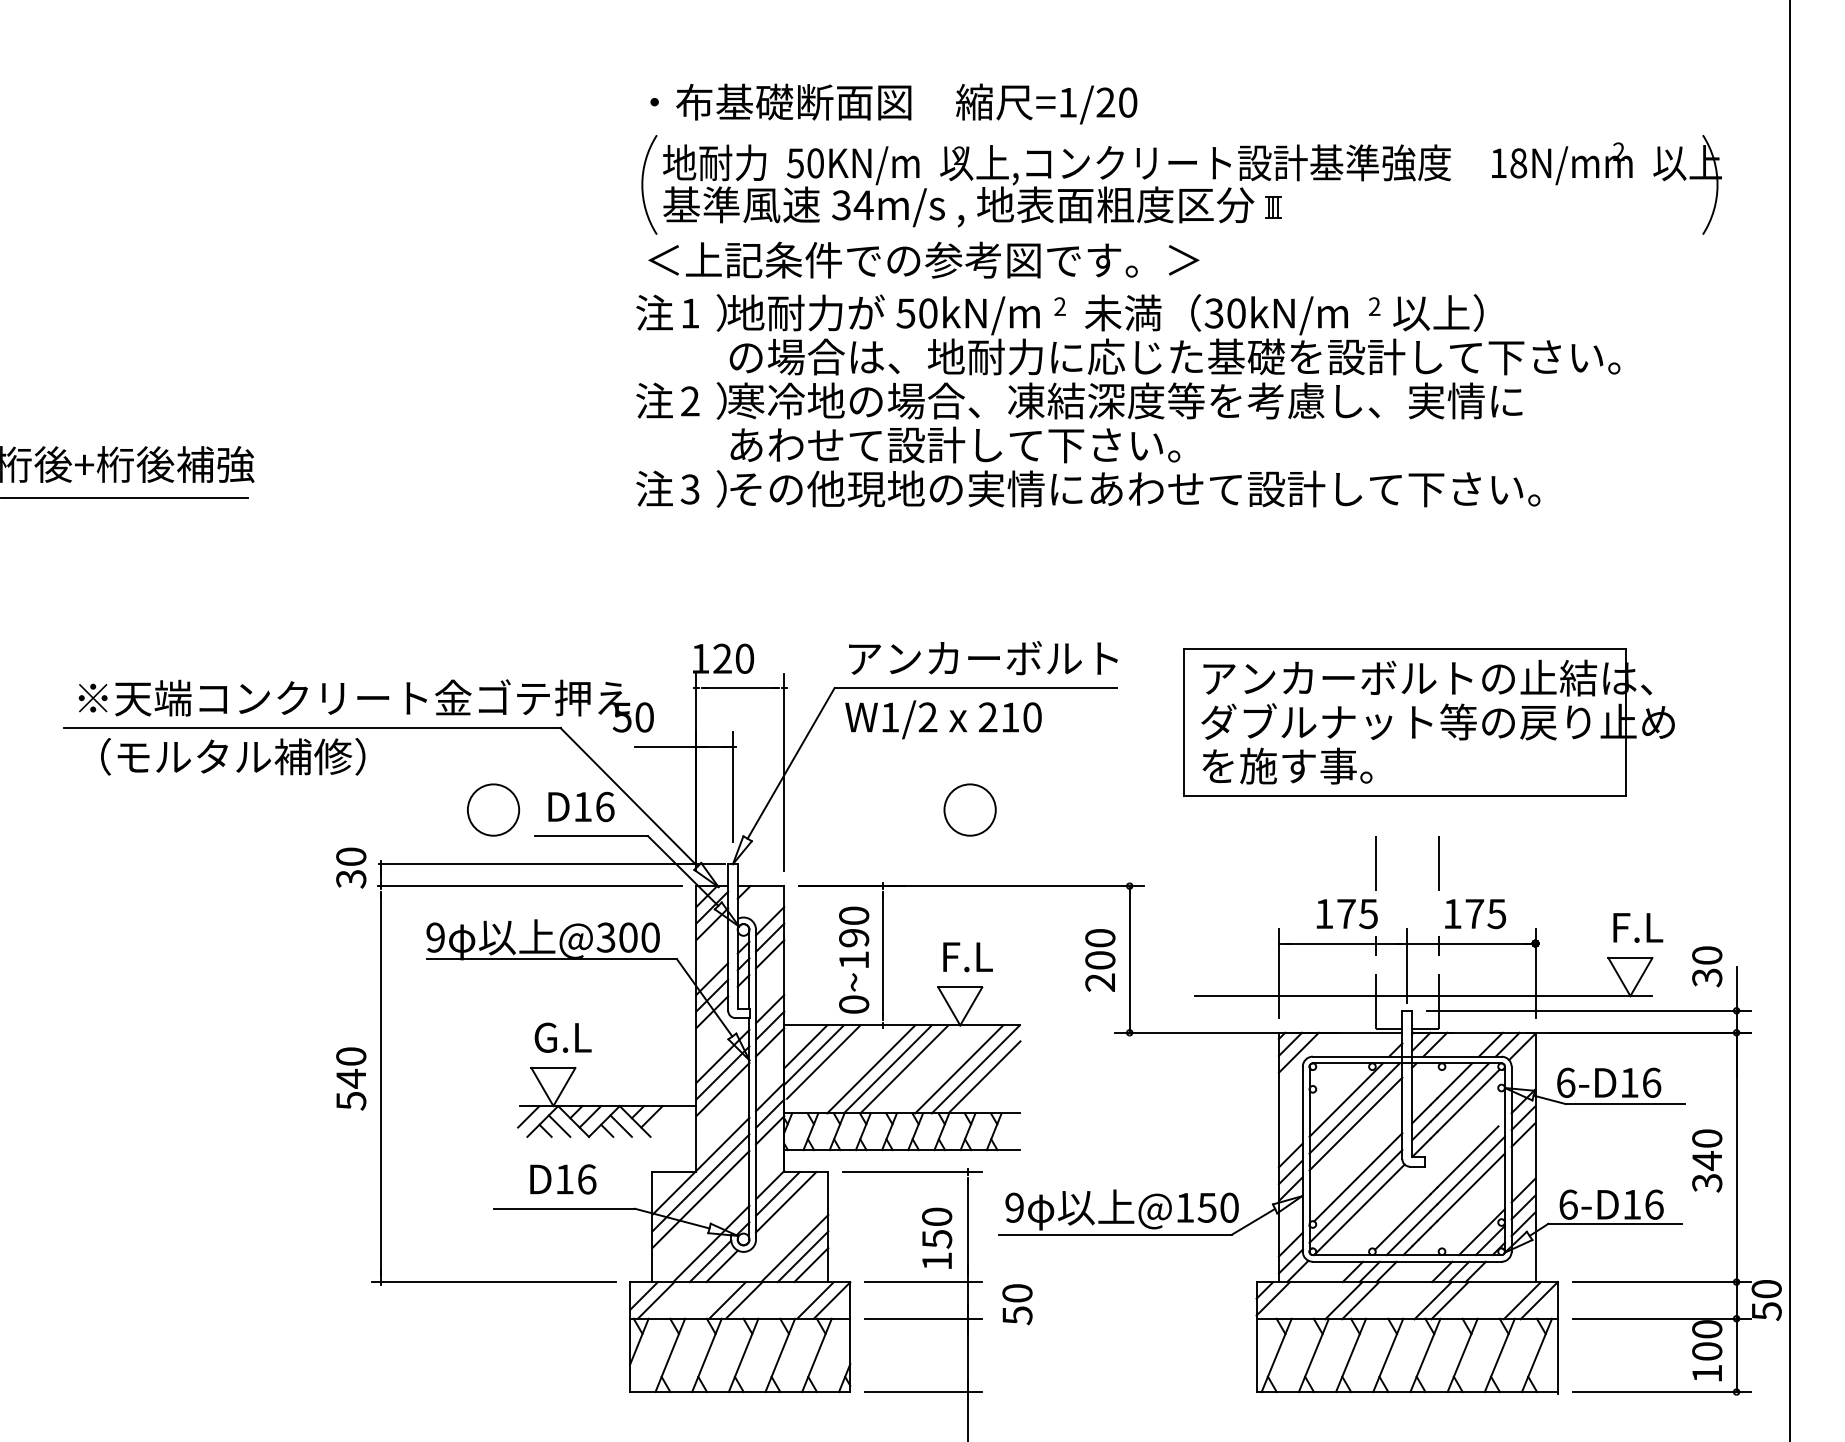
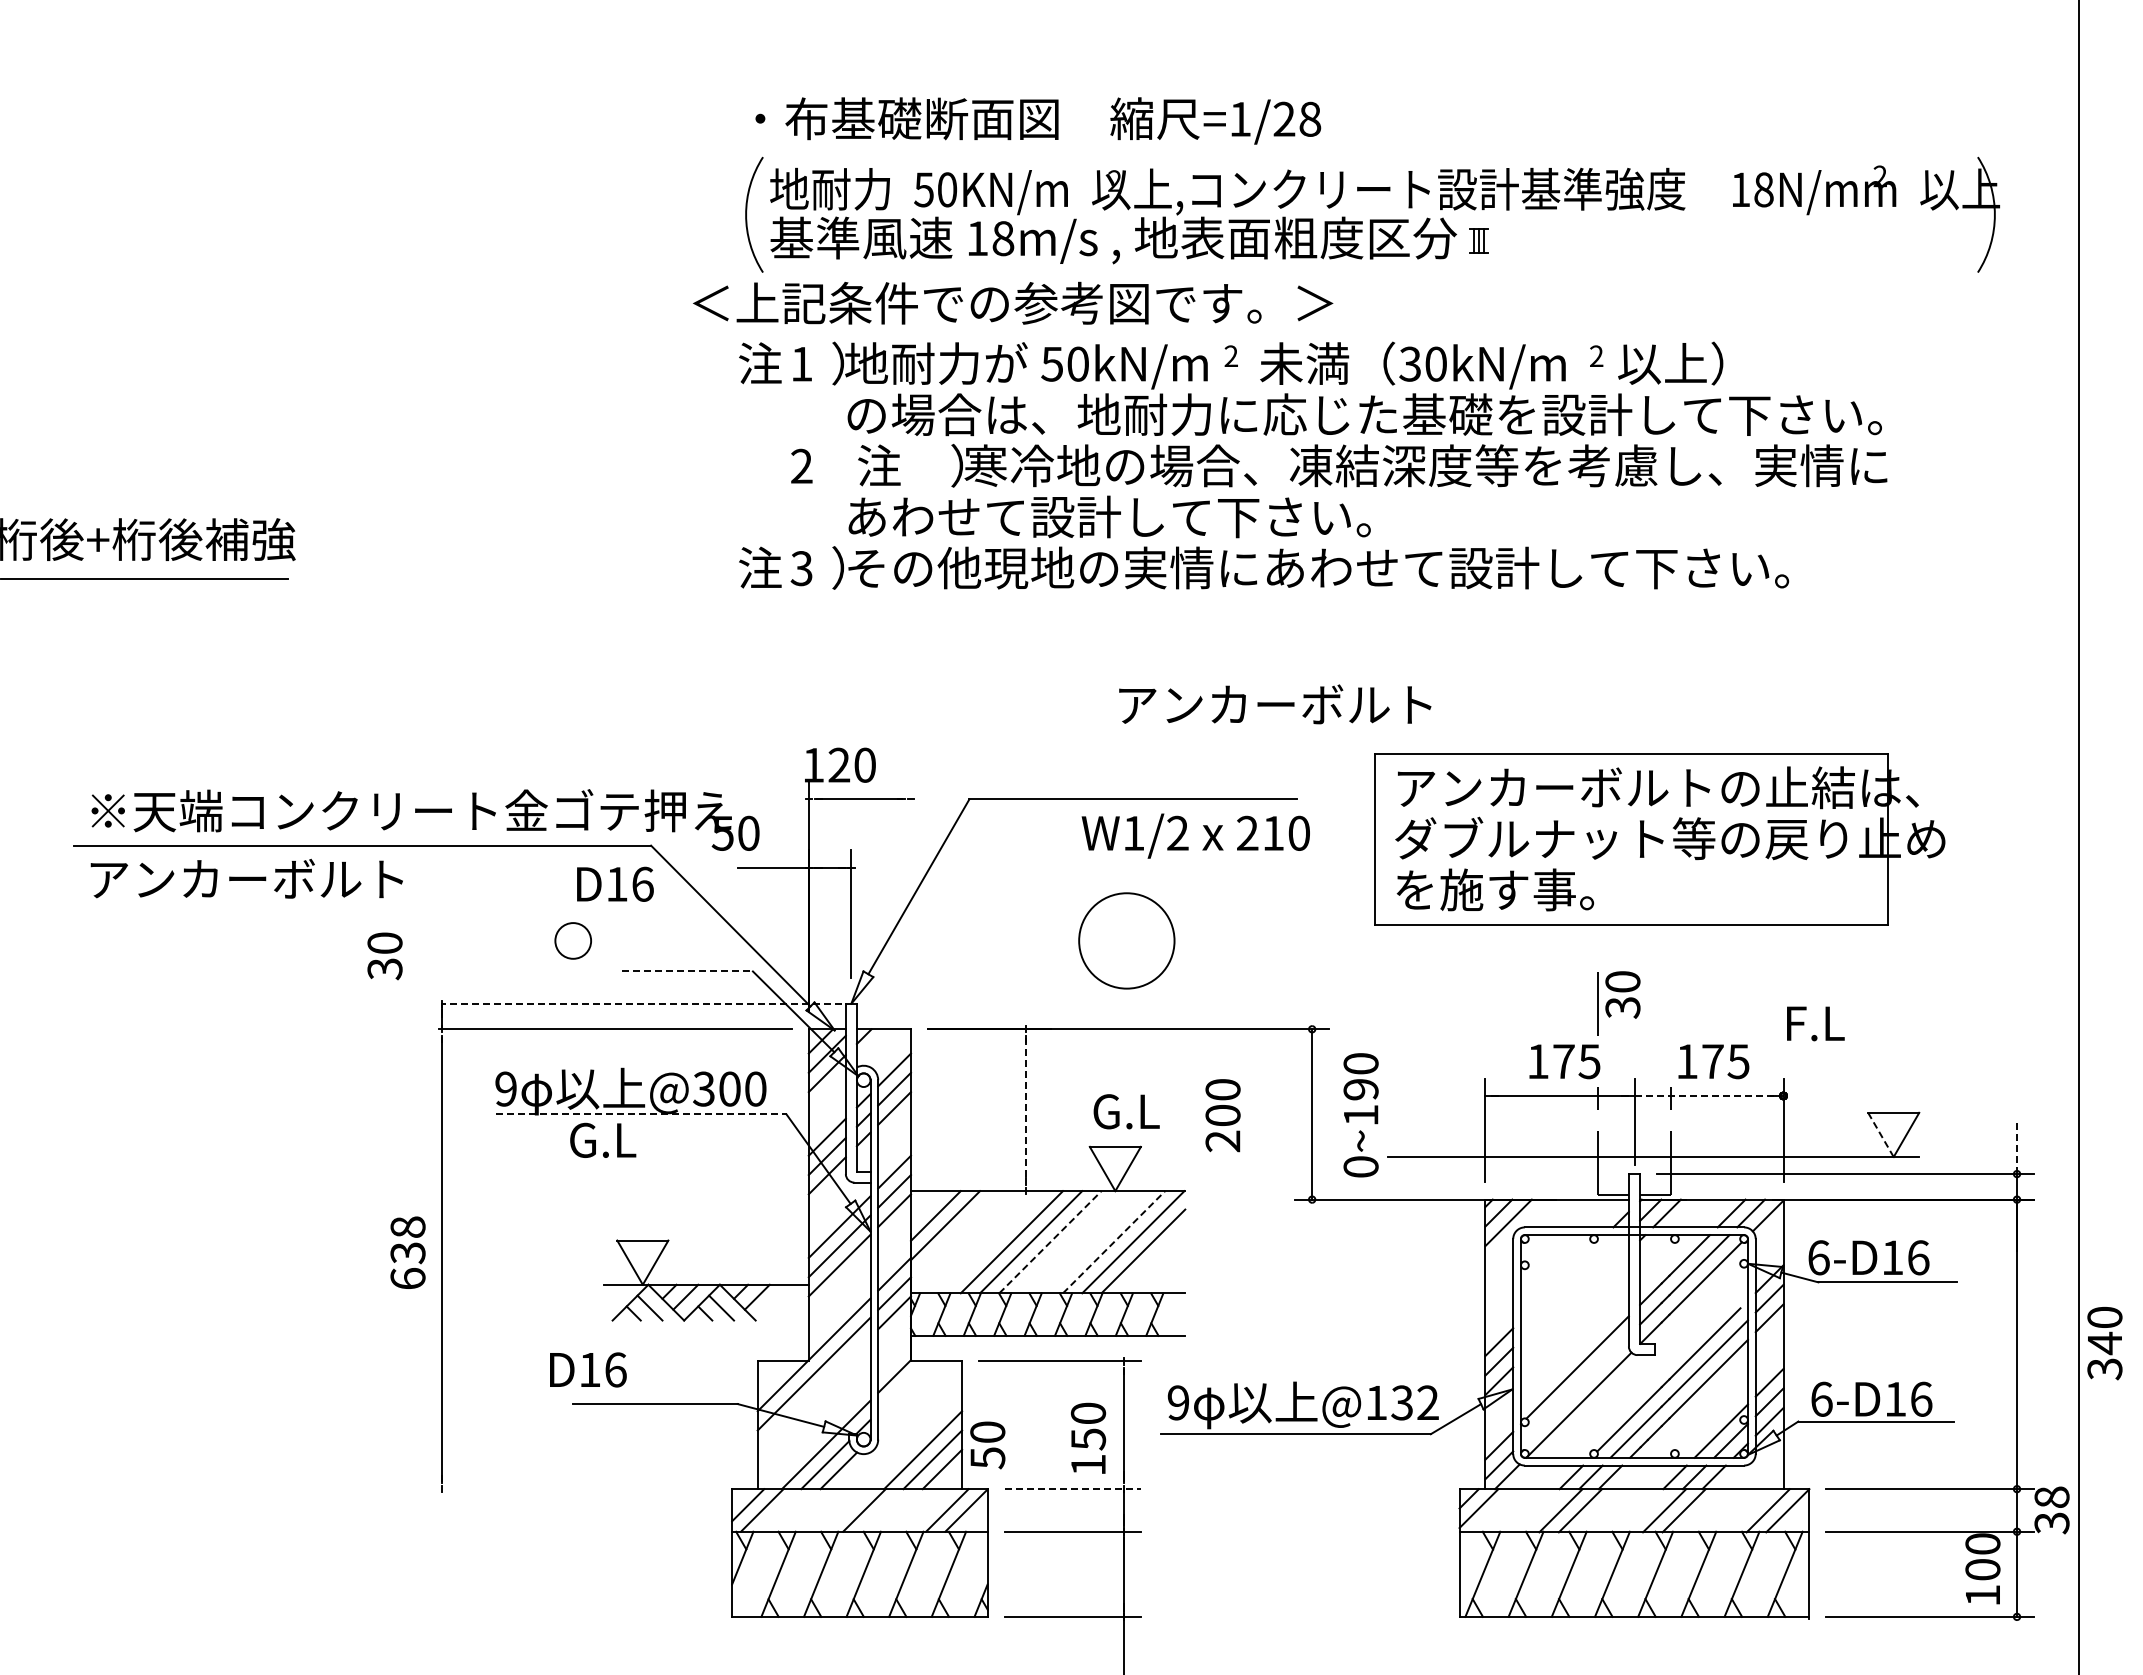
text: (1128, 101) -> (1310, 118), =1/20 -> =1/28
text: (852, 205) -> (990, 238), 34m/s -> 18m/s
text: (924, 259) -> (1013, 302), moved
text: (1079, 400) -> (1372, 465), moved
text: (983, 658) -> (1275, 704), moved
text: (943, 719) -> (1195, 835), moved
text: (221, 756) -> (257, 878), （モルタル補修） -> アンカーボルト
line: (783, 772) -> (910, 897), removed
text: (581, 806) -> (615, 883), moved
circle: (493, 809) -> (573, 940), size x0.6
circle: (969, 809) -> (1126, 940), size x1.6
line: (591, 836) -> (687, 971), solid -> dashed
line: (551, 863) -> (640, 1003), solid -> dashed
line: (1438, 863) -> (1670, 1003), removed
text: (350, 868) -> (384, 956), moved
text: (1637, 927) -> (1815, 1023), moved
line: (1470, 943) -> (1708, 1095), solid -> dashed
line: (883, 954) -> (1026, 1108), solid -> dashed
text: (969, 956) -> (1126, 1111), F.L -> G.L
line: (552, 959) -> (641, 1114), solid -> dashed
text: (853, 960) -> (1360, 1115), moved
text: (1099, 960) -> (1222, 1115), moved
text: (1706, 966) -> (1622, 994), moved
line: (1619, 976) -> (1880, 1134), solid -> dashed
line: (1737, 988) -> (2017, 1148), solid -> dashed
text: (563, 1036) -> (603, 1139), moved
line: (823, 1061) -> (956, 1233), removed
line: (904, 1068) -> (1050, 1241), solid -> dashed
line: (959, 1068) -> (1114, 1241), solid -> dashed
text: (350, 1079) -> (407, 1253), 540 -> 638
line: (1346, 1099) -> (1563, 1277), removed
line: (1354, 1108) -> (1573, 1287), removed
line: (528, 1116) -> (613, 1296), removed
line: (1355, 1123) -> (1574, 1305), removed
text: (1706, 1160) -> (2104, 1343), moved
text: (563, 1179) -> (588, 1369), moved
line: (777, 1193) -> (903, 1386), removed
line: (1355, 1196) -> (1574, 1389), removed
line: (700, 1198) -> (813, 1392), removed
line: (786, 1202) -> (913, 1396), removed
text: (1217, 1207) -> (1414, 1402), @150 -> @132
line: (493, 1282) -> (573, 1489), removed
line: (924, 1282) -> (1073, 1489), solid -> dashed
line: (727, 1300) -> (844, 1510), removed
text: (1766, 1300) -> (2051, 1510), 50 -> 38
text: (1017, 1304) -> (987, 1445), moved

